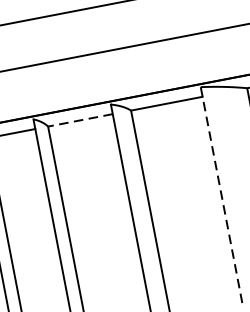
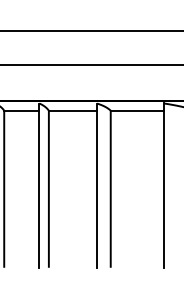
line: (79, 120) -> (72, 110), dashed -> solid
line: (222, 198) -> (164, 186), dashed -> solid

